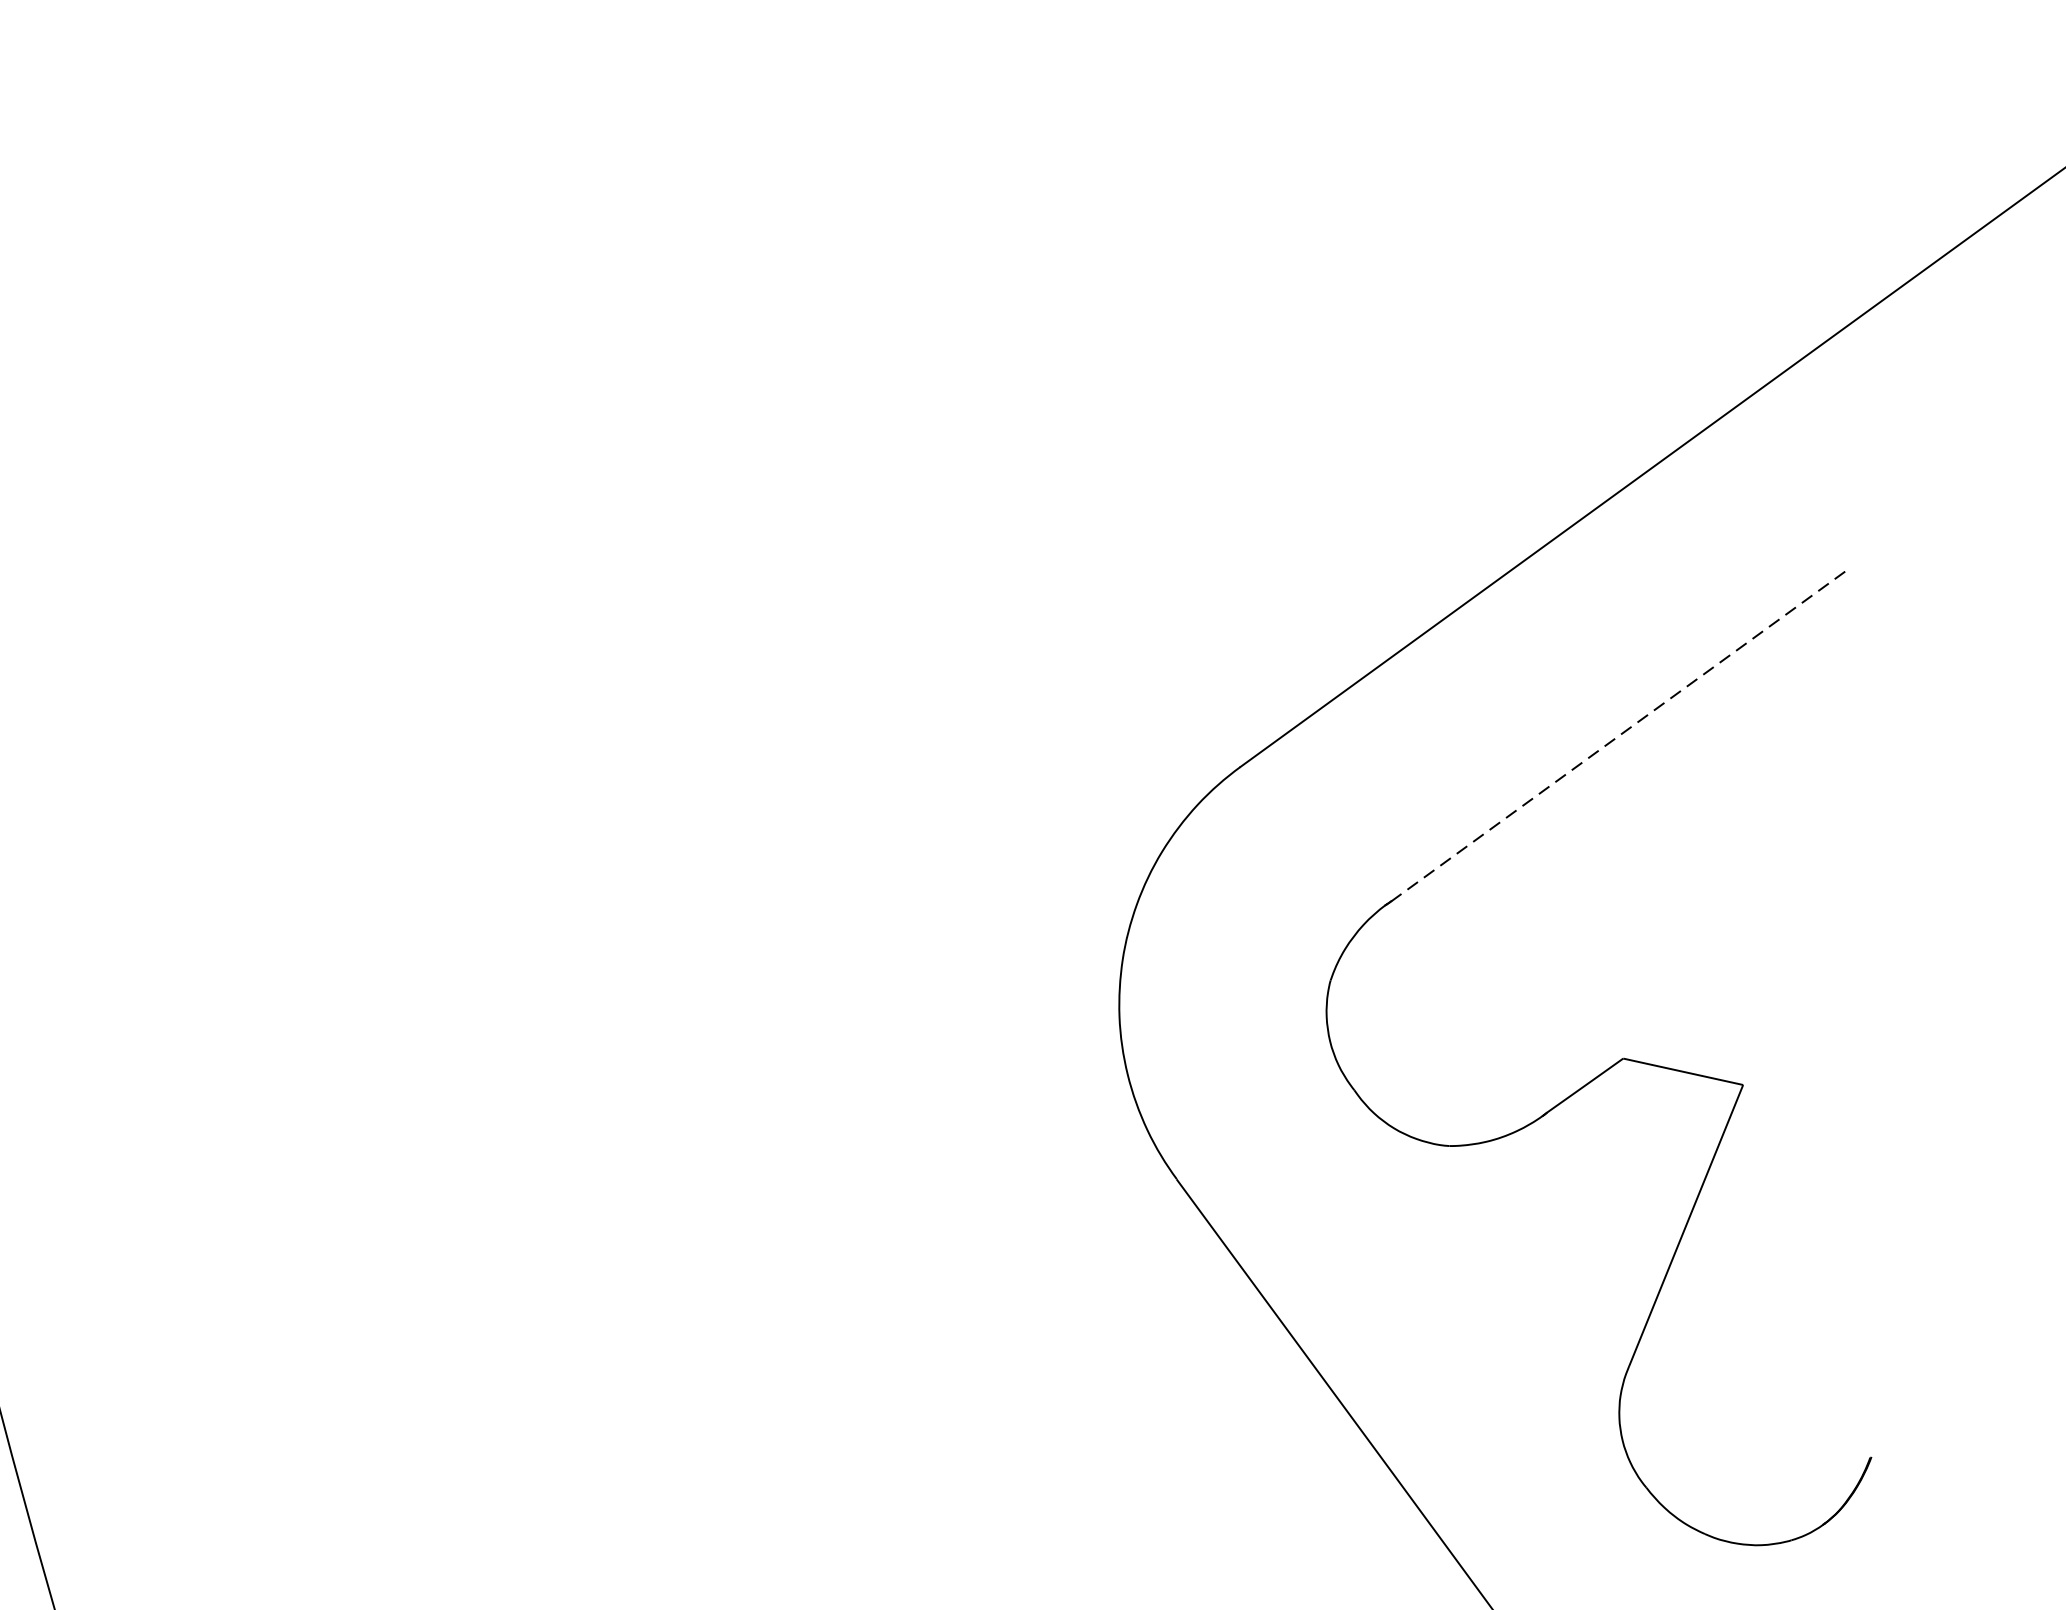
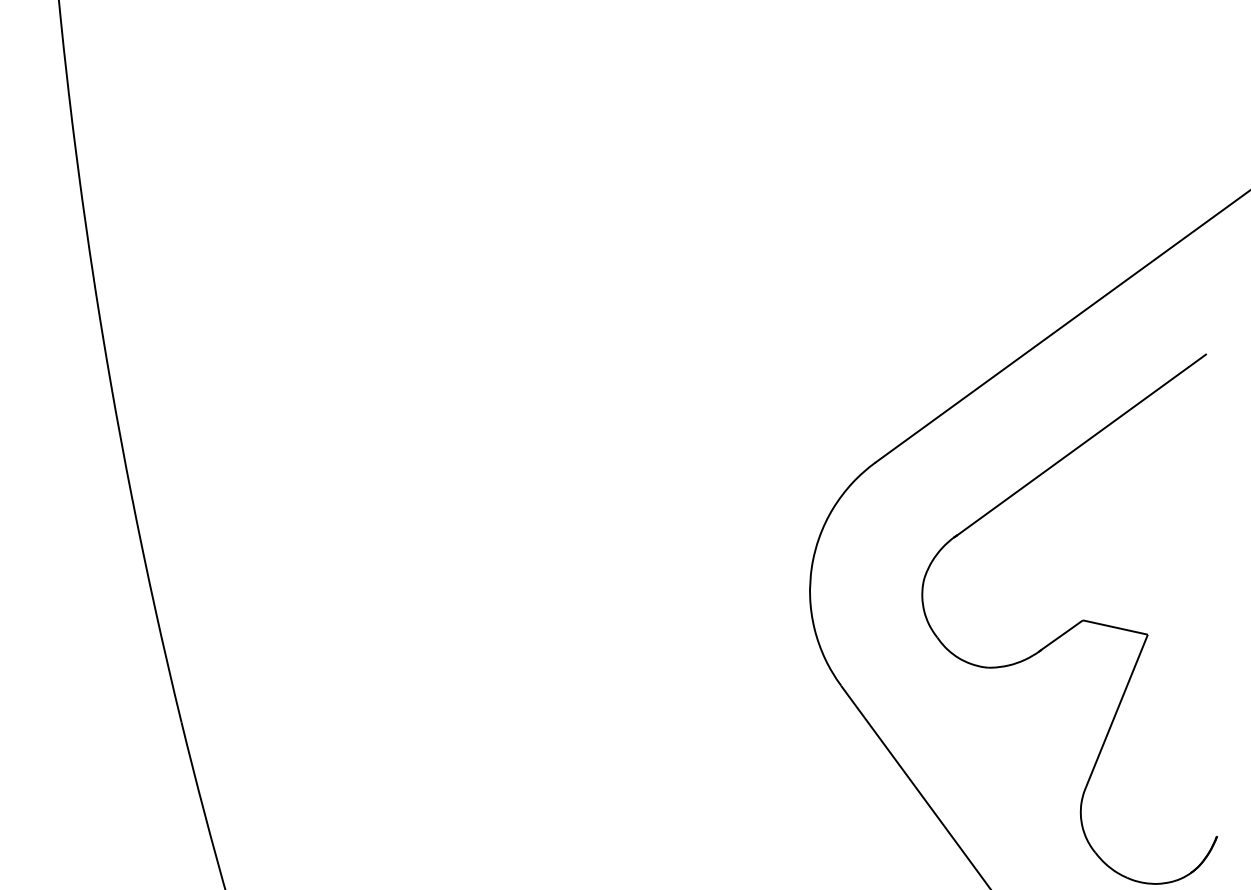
line: (1620, 733) -> (1081, 444), dashed -> solid

